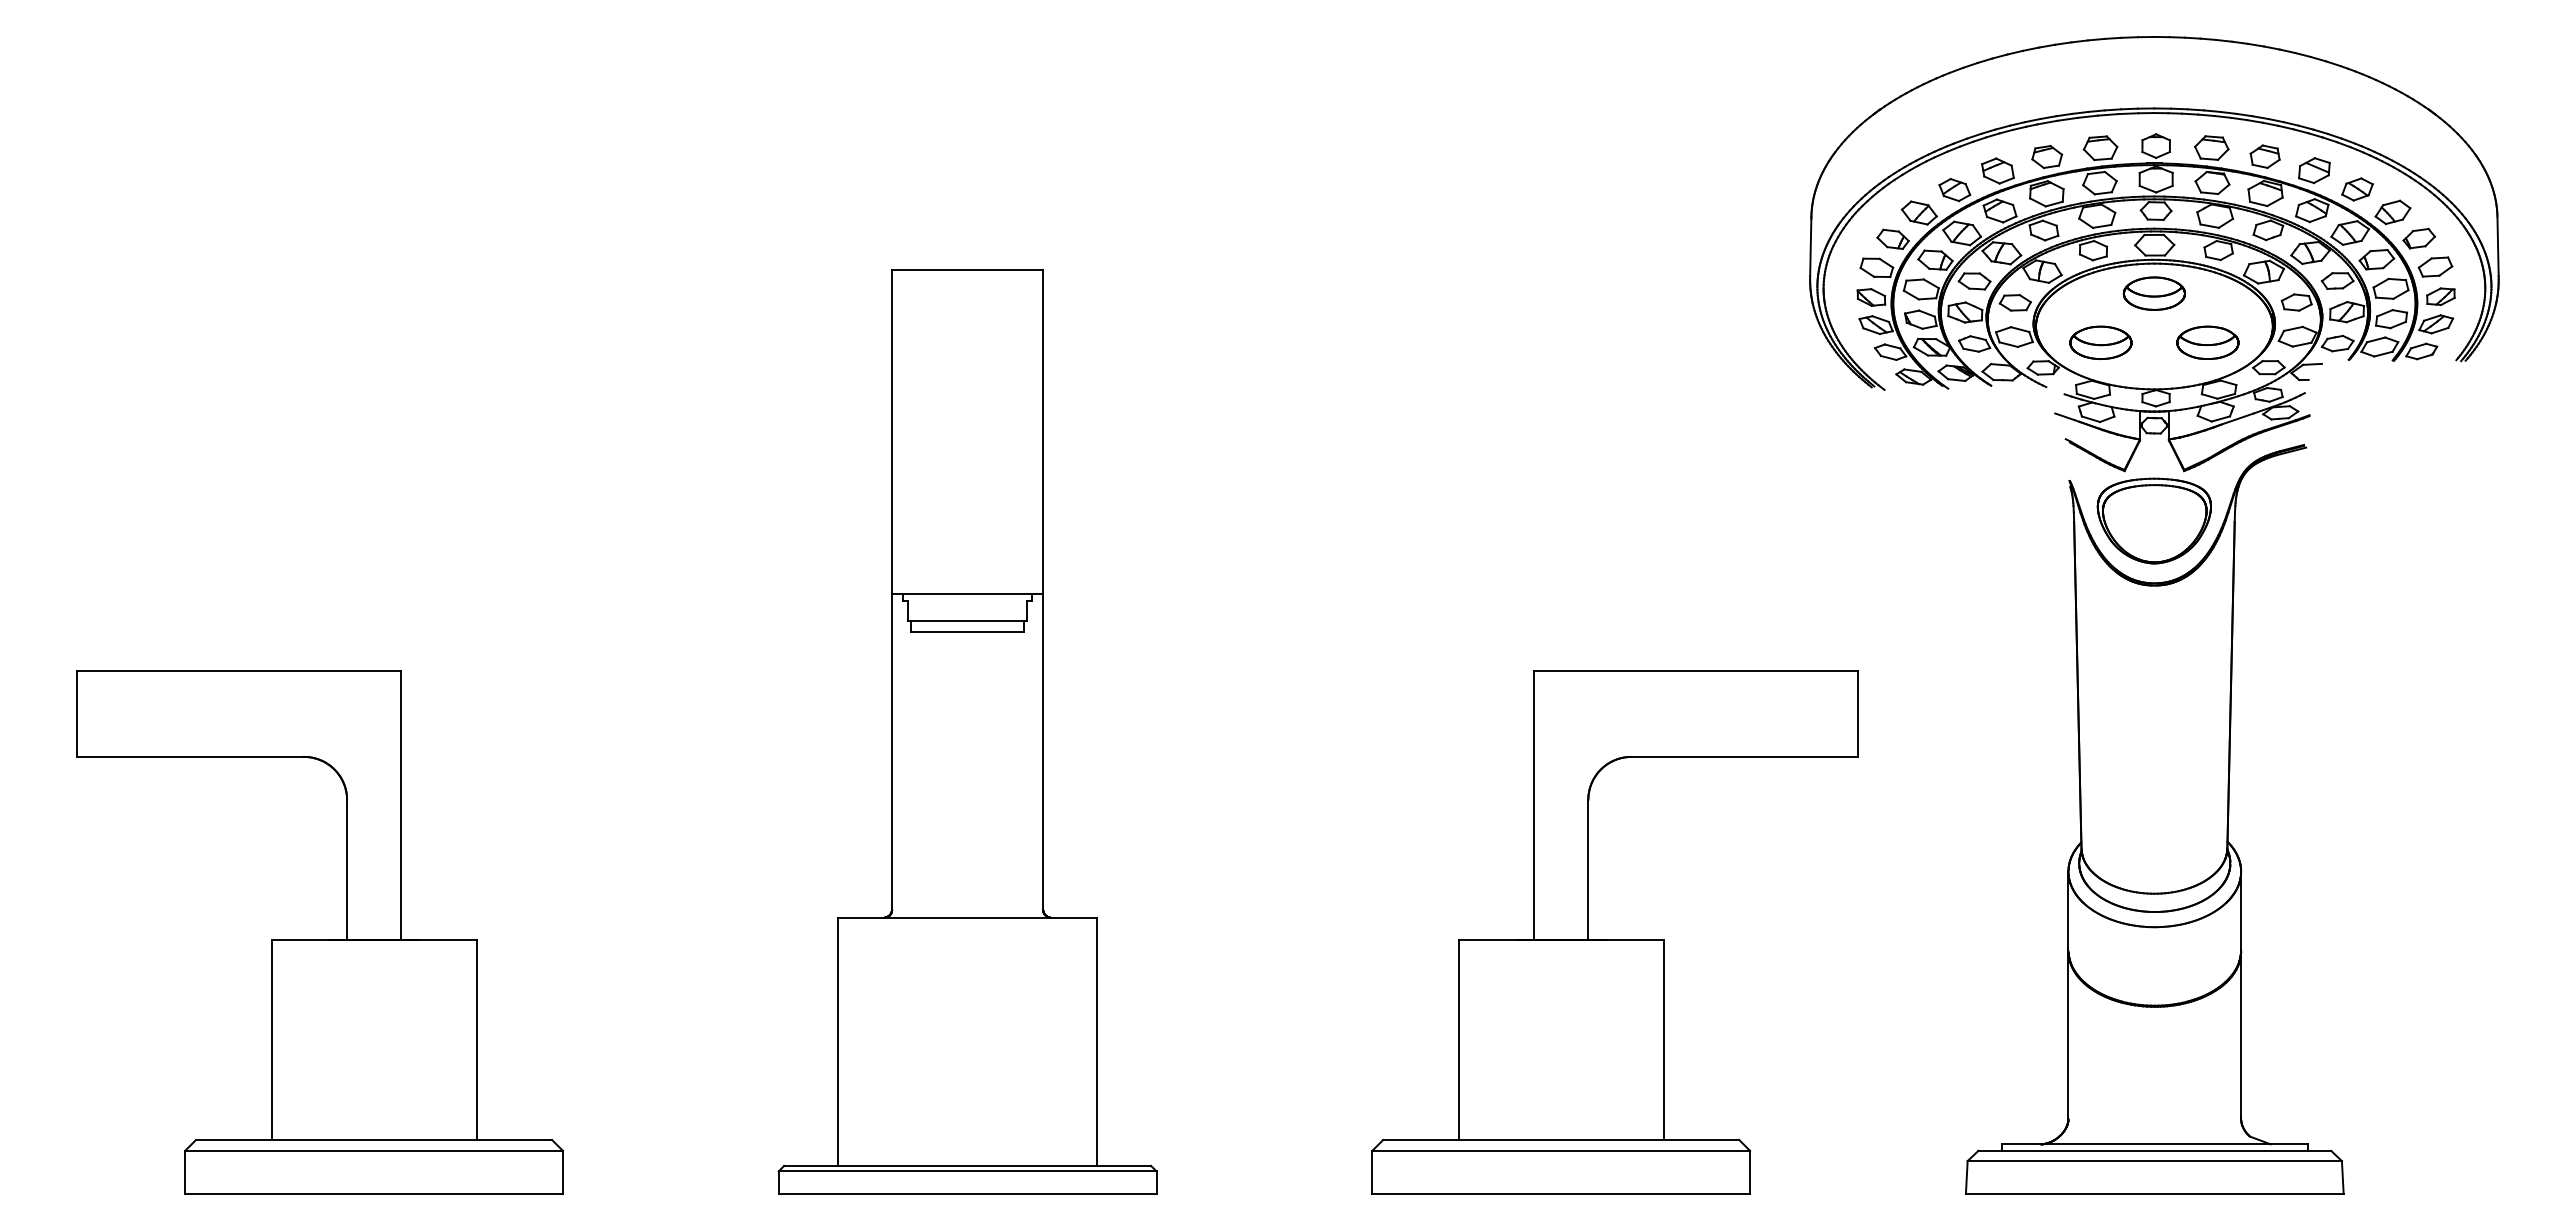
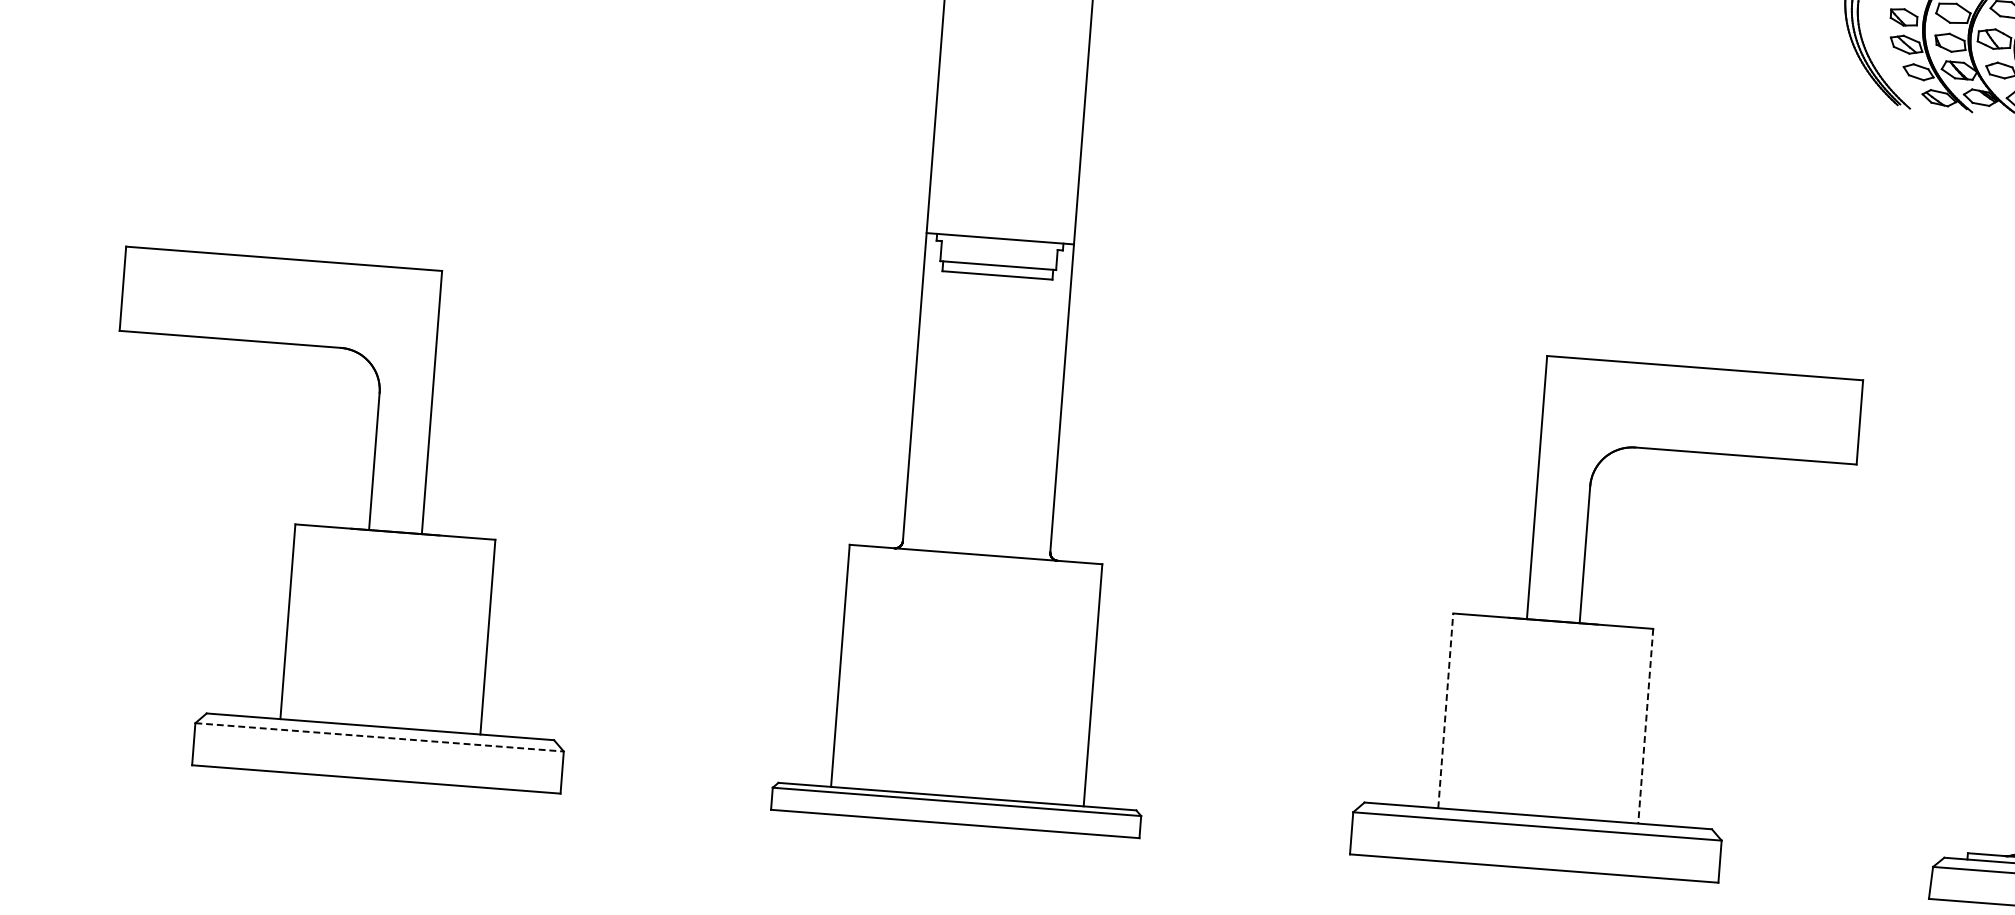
line: (1458, 1040) -> (1445, 711), solid -> dashed
line: (1663, 1040) -> (1645, 726), solid -> dashed
line: (374, 1150) -> (380, 737), solid -> dashed

